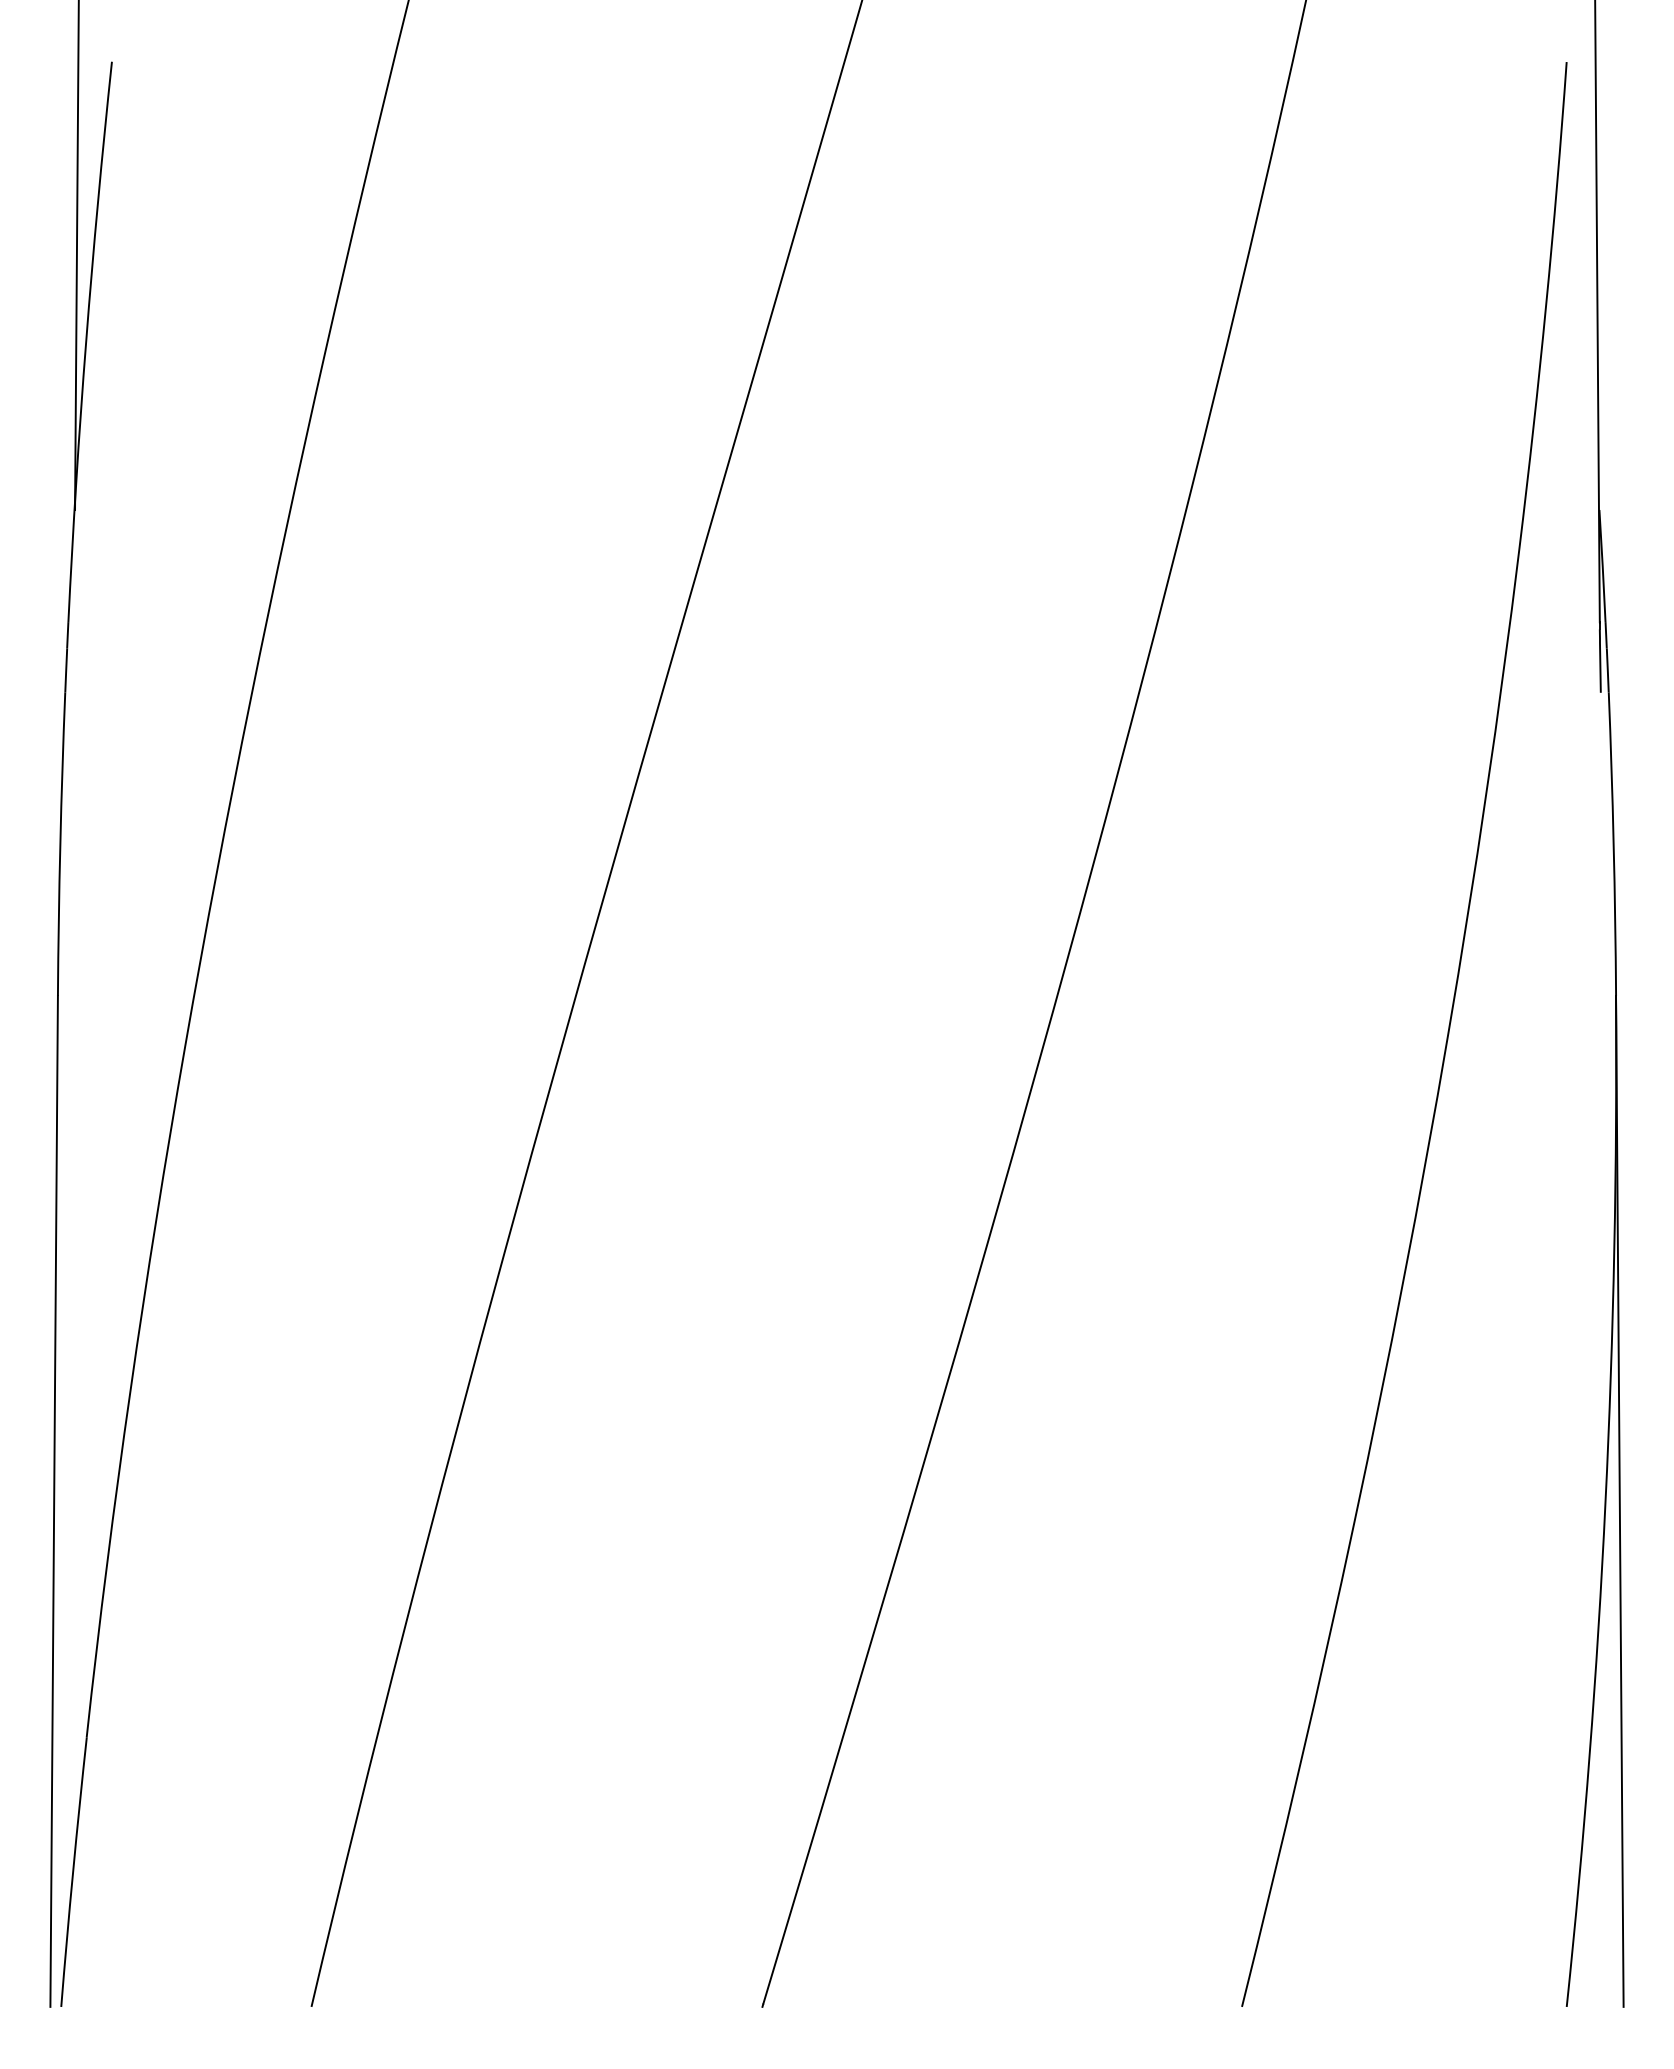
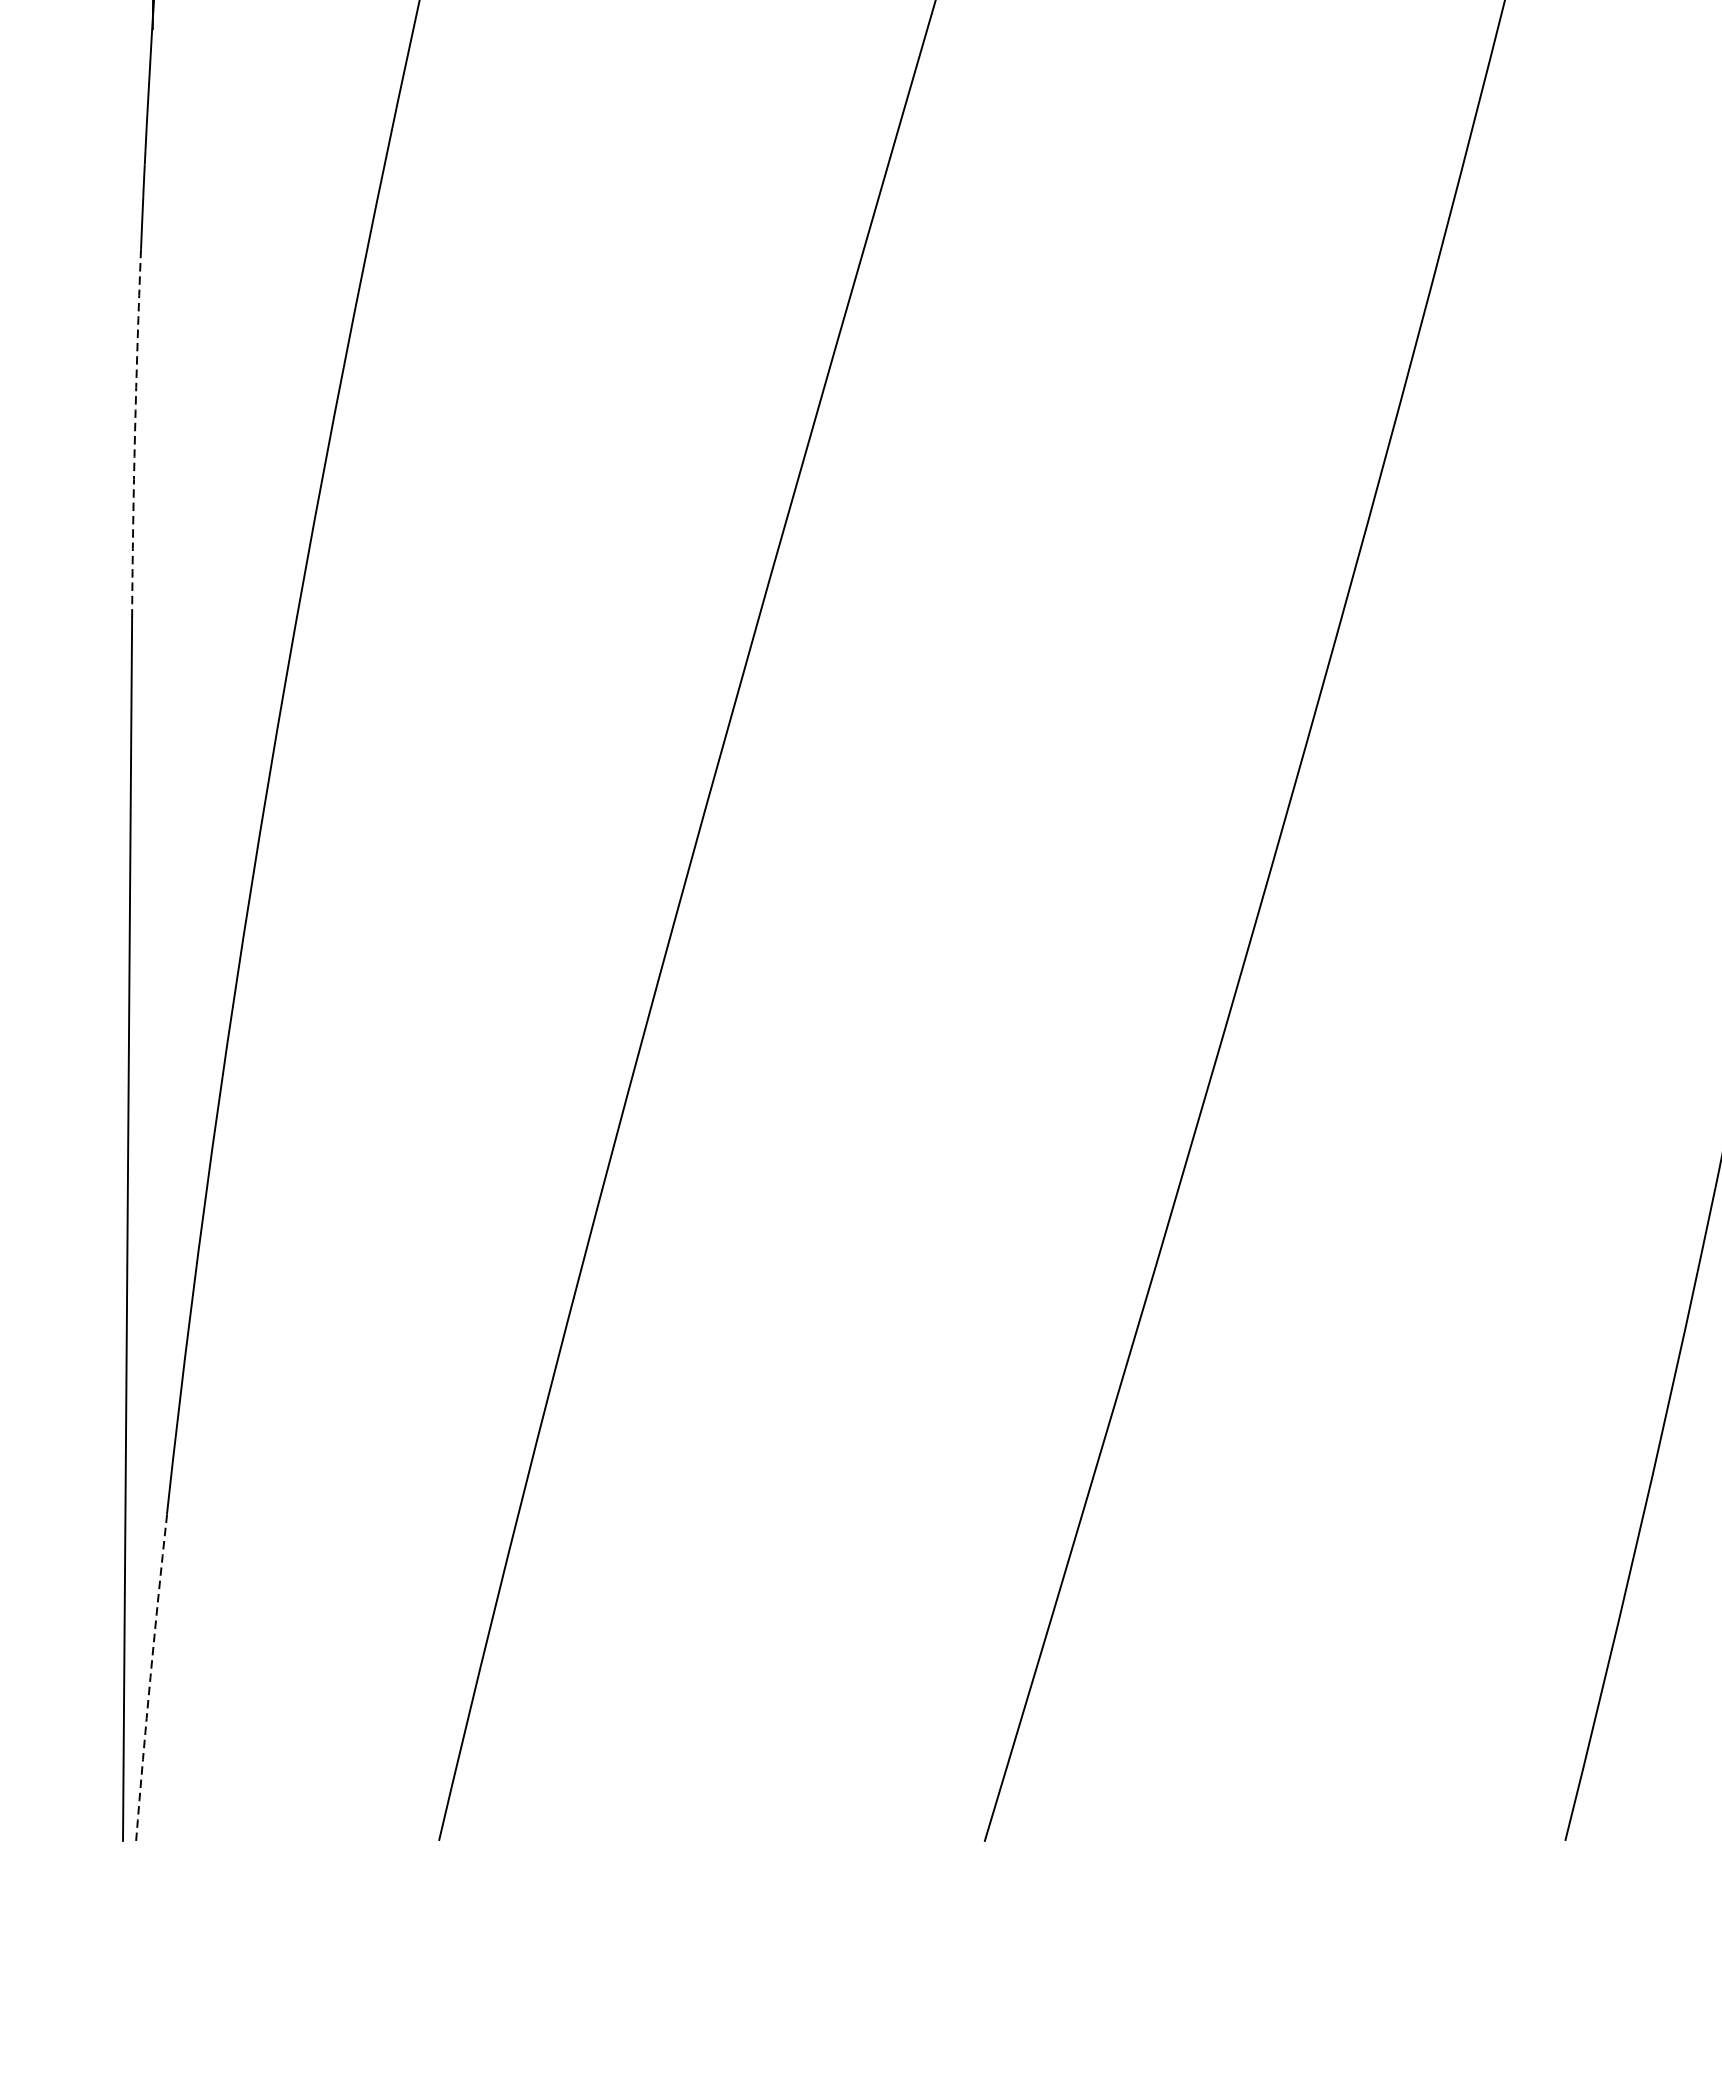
arc: (60, 844) -> (135, 433), solid -> dashed
arc: (73, 1872) -> (150, 1678), solid -> dashed

